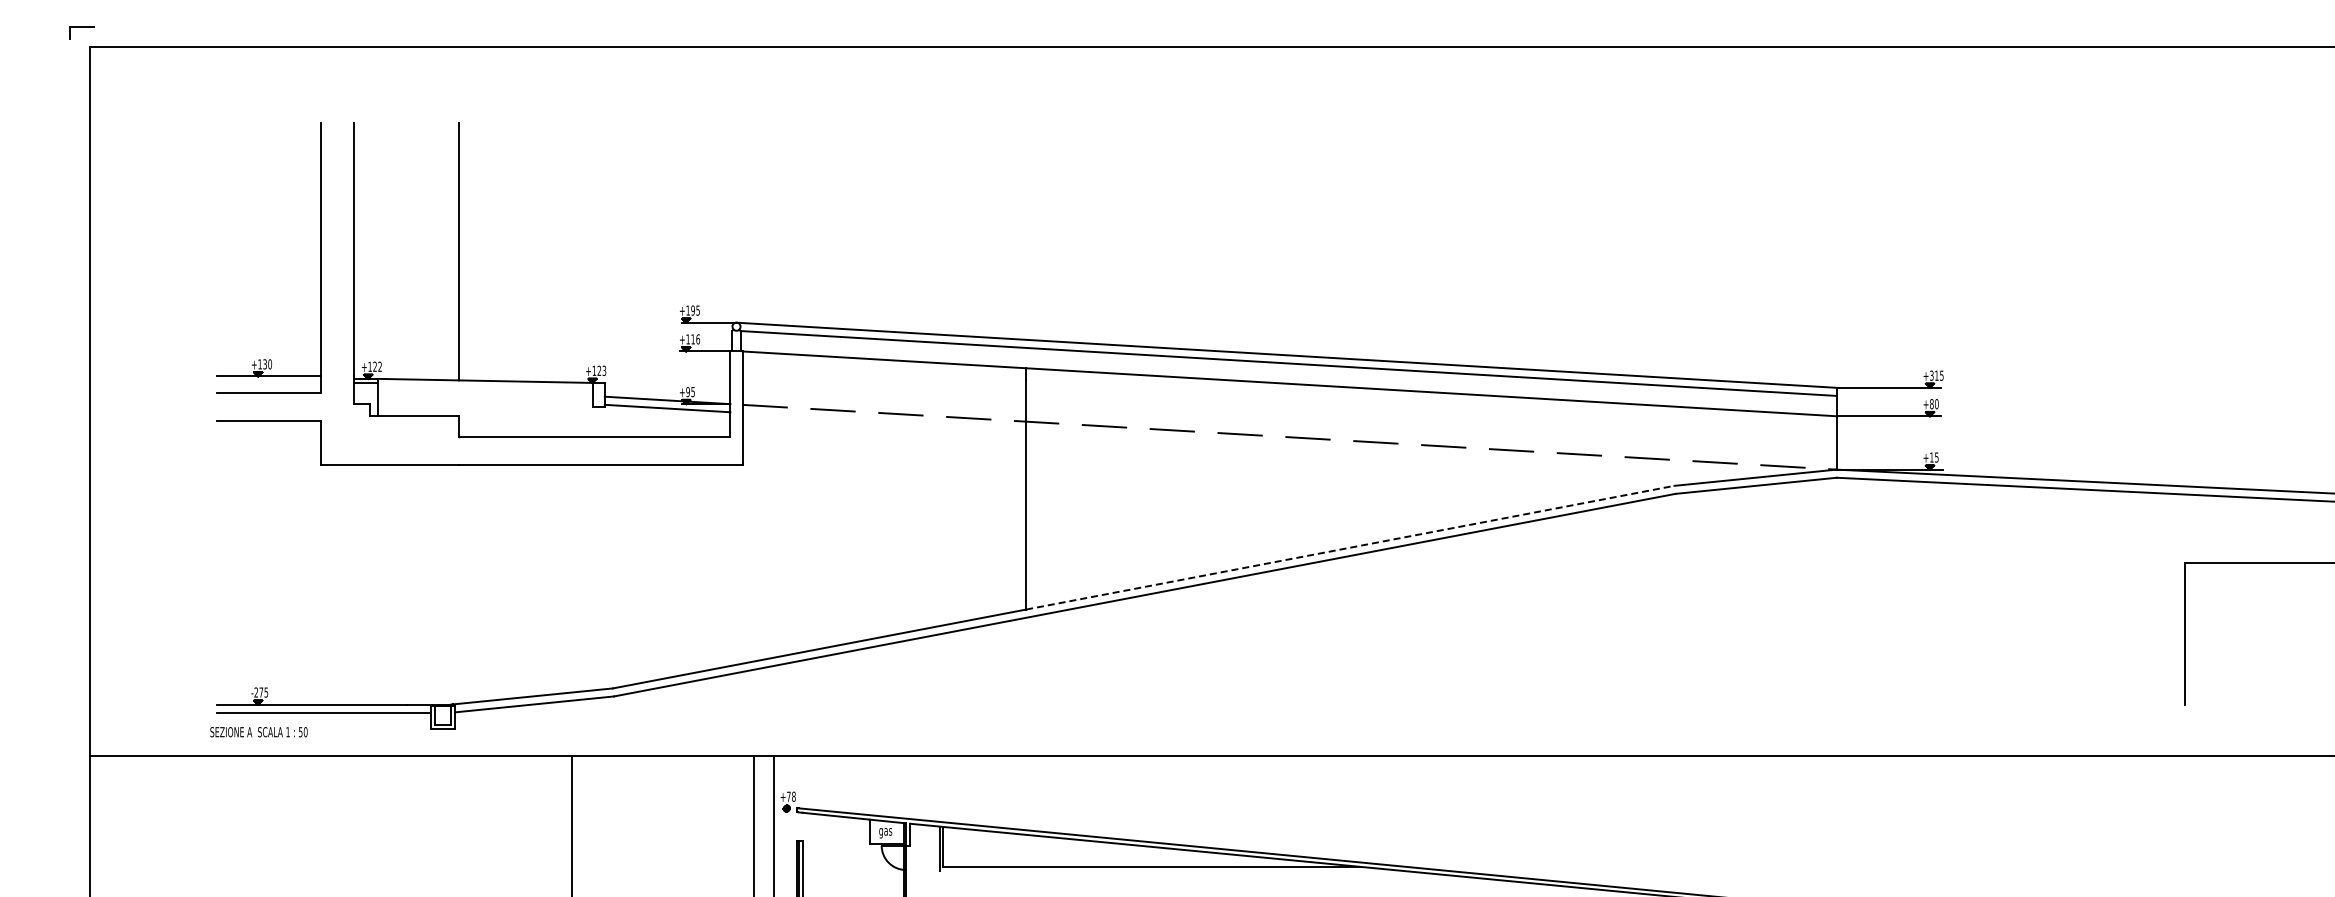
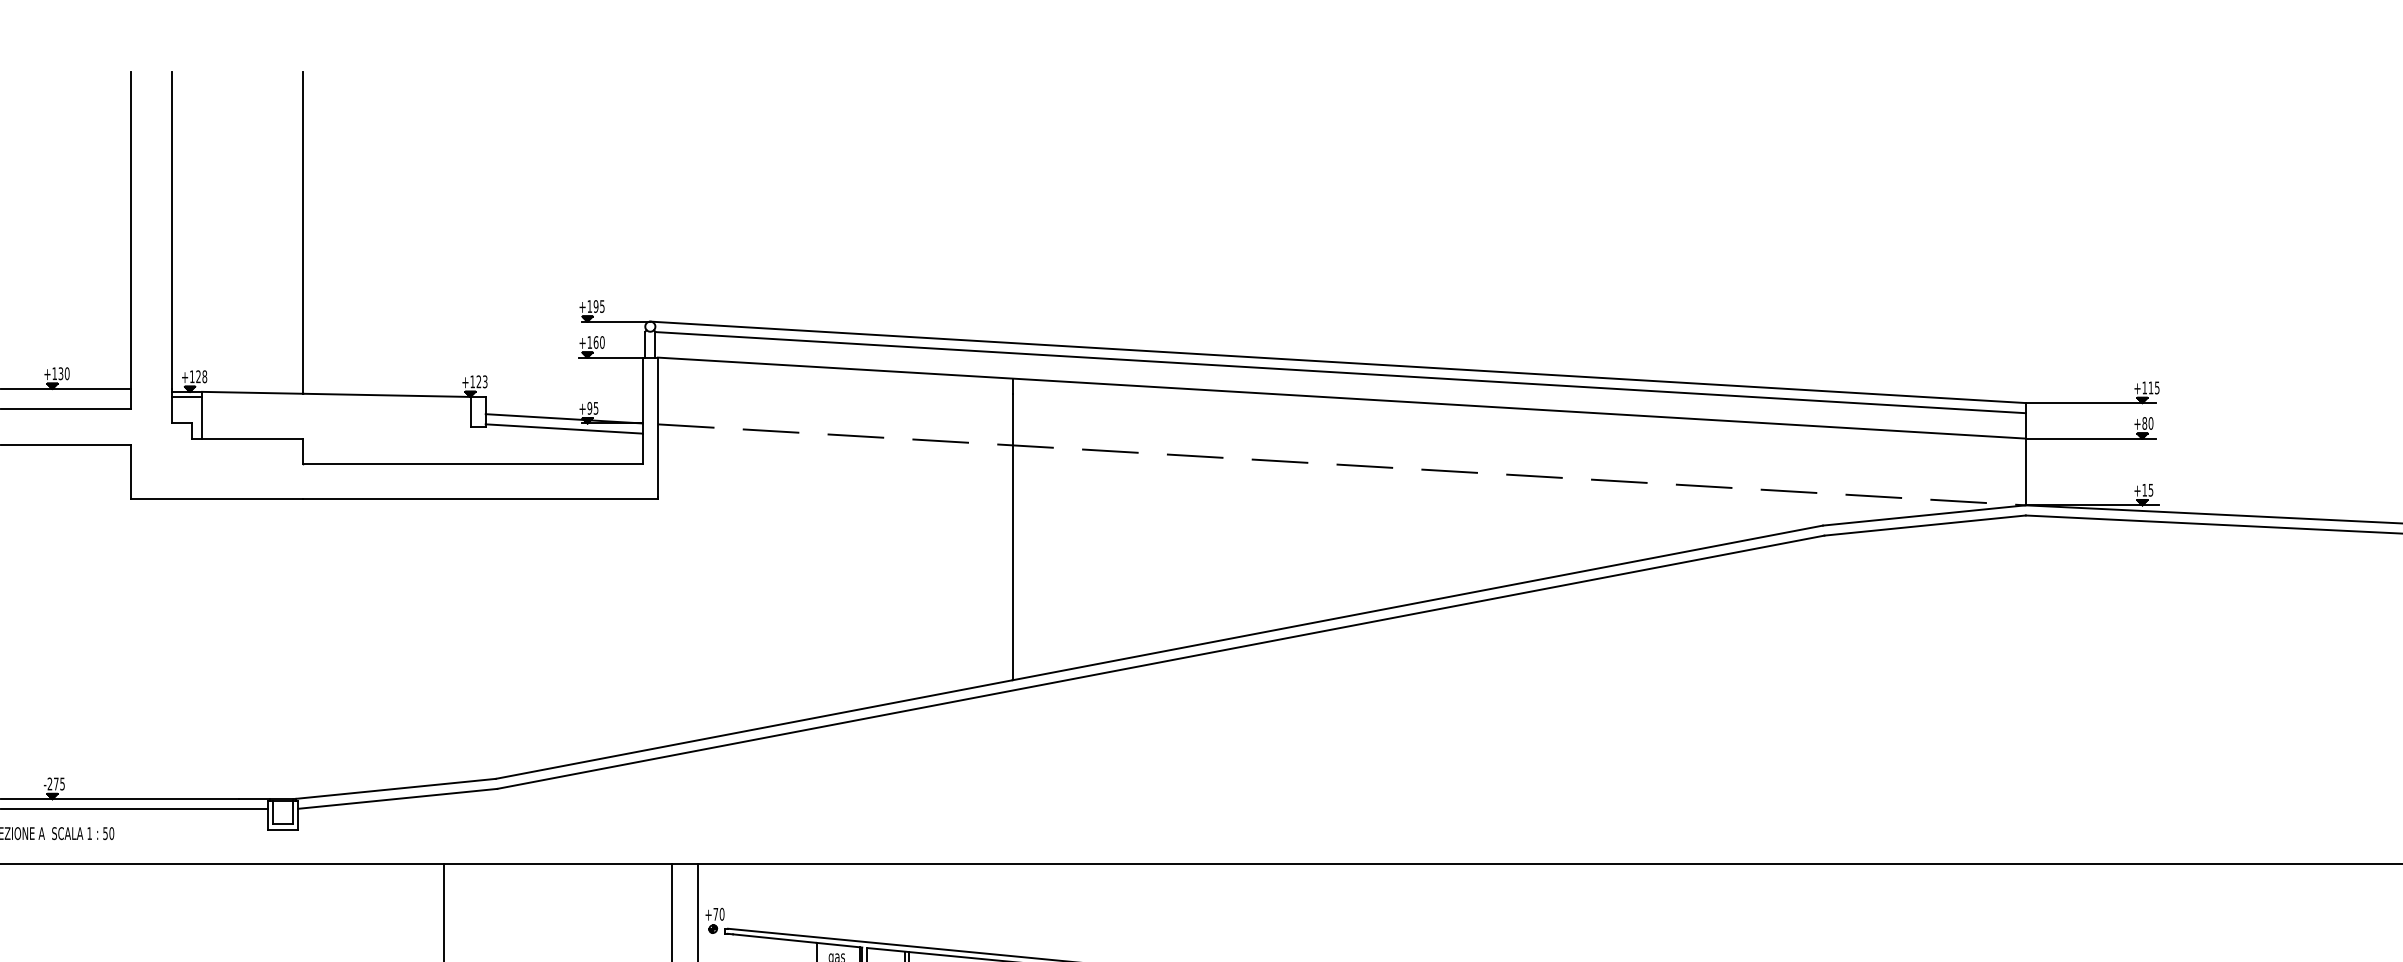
text: (695, 339) -> (599, 342), +116 -> +160
text: (379, 366) -> (204, 376), +122 -> +128
text: (1931, 375) -> (2144, 387), +315 -> +115
line: (1350, 547) -> (1417, 602), dashed -> solid
text: (793, 796) -> (721, 913), +78 -> +70

